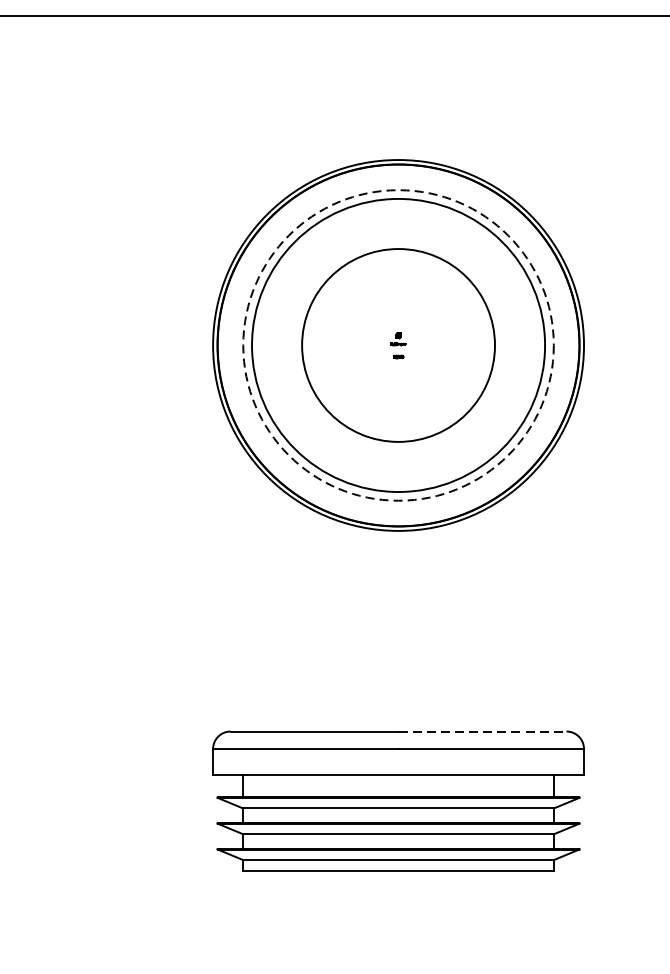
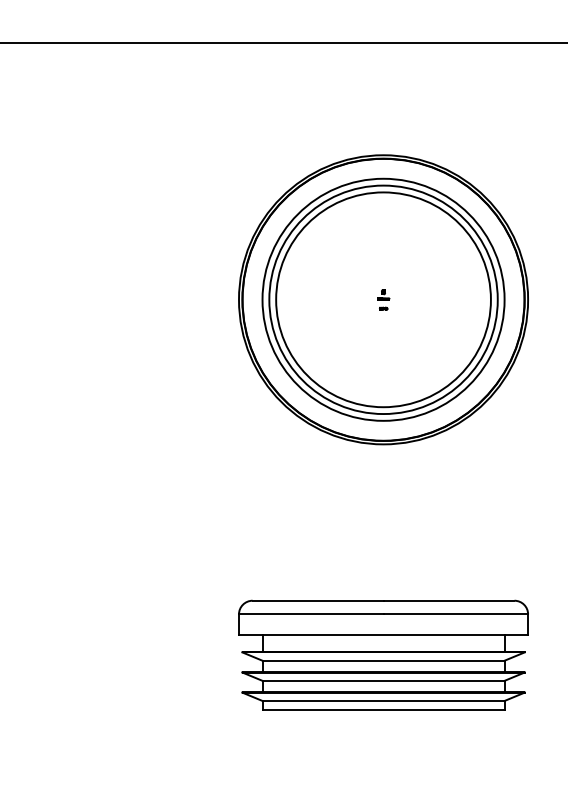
circle: (398, 345) -> (383, 299), dashed -> solid
circle: (398, 345) -> (383, 299), size x1.43
line: (483, 731) -> (449, 600), dashed -> solid

